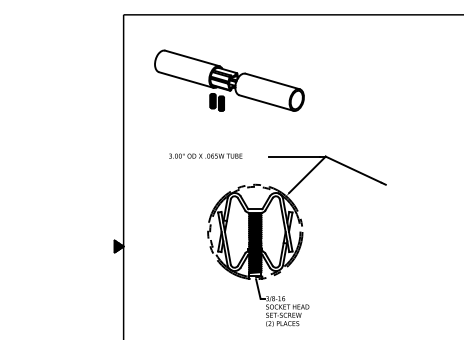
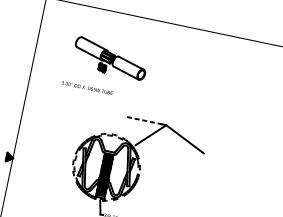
part: (229, 80) -> (110, 58), size x0.7
text: (205, 155) -> (87, 87), moved
line: (294, 156) -> (144, 120), solid -> dashed

